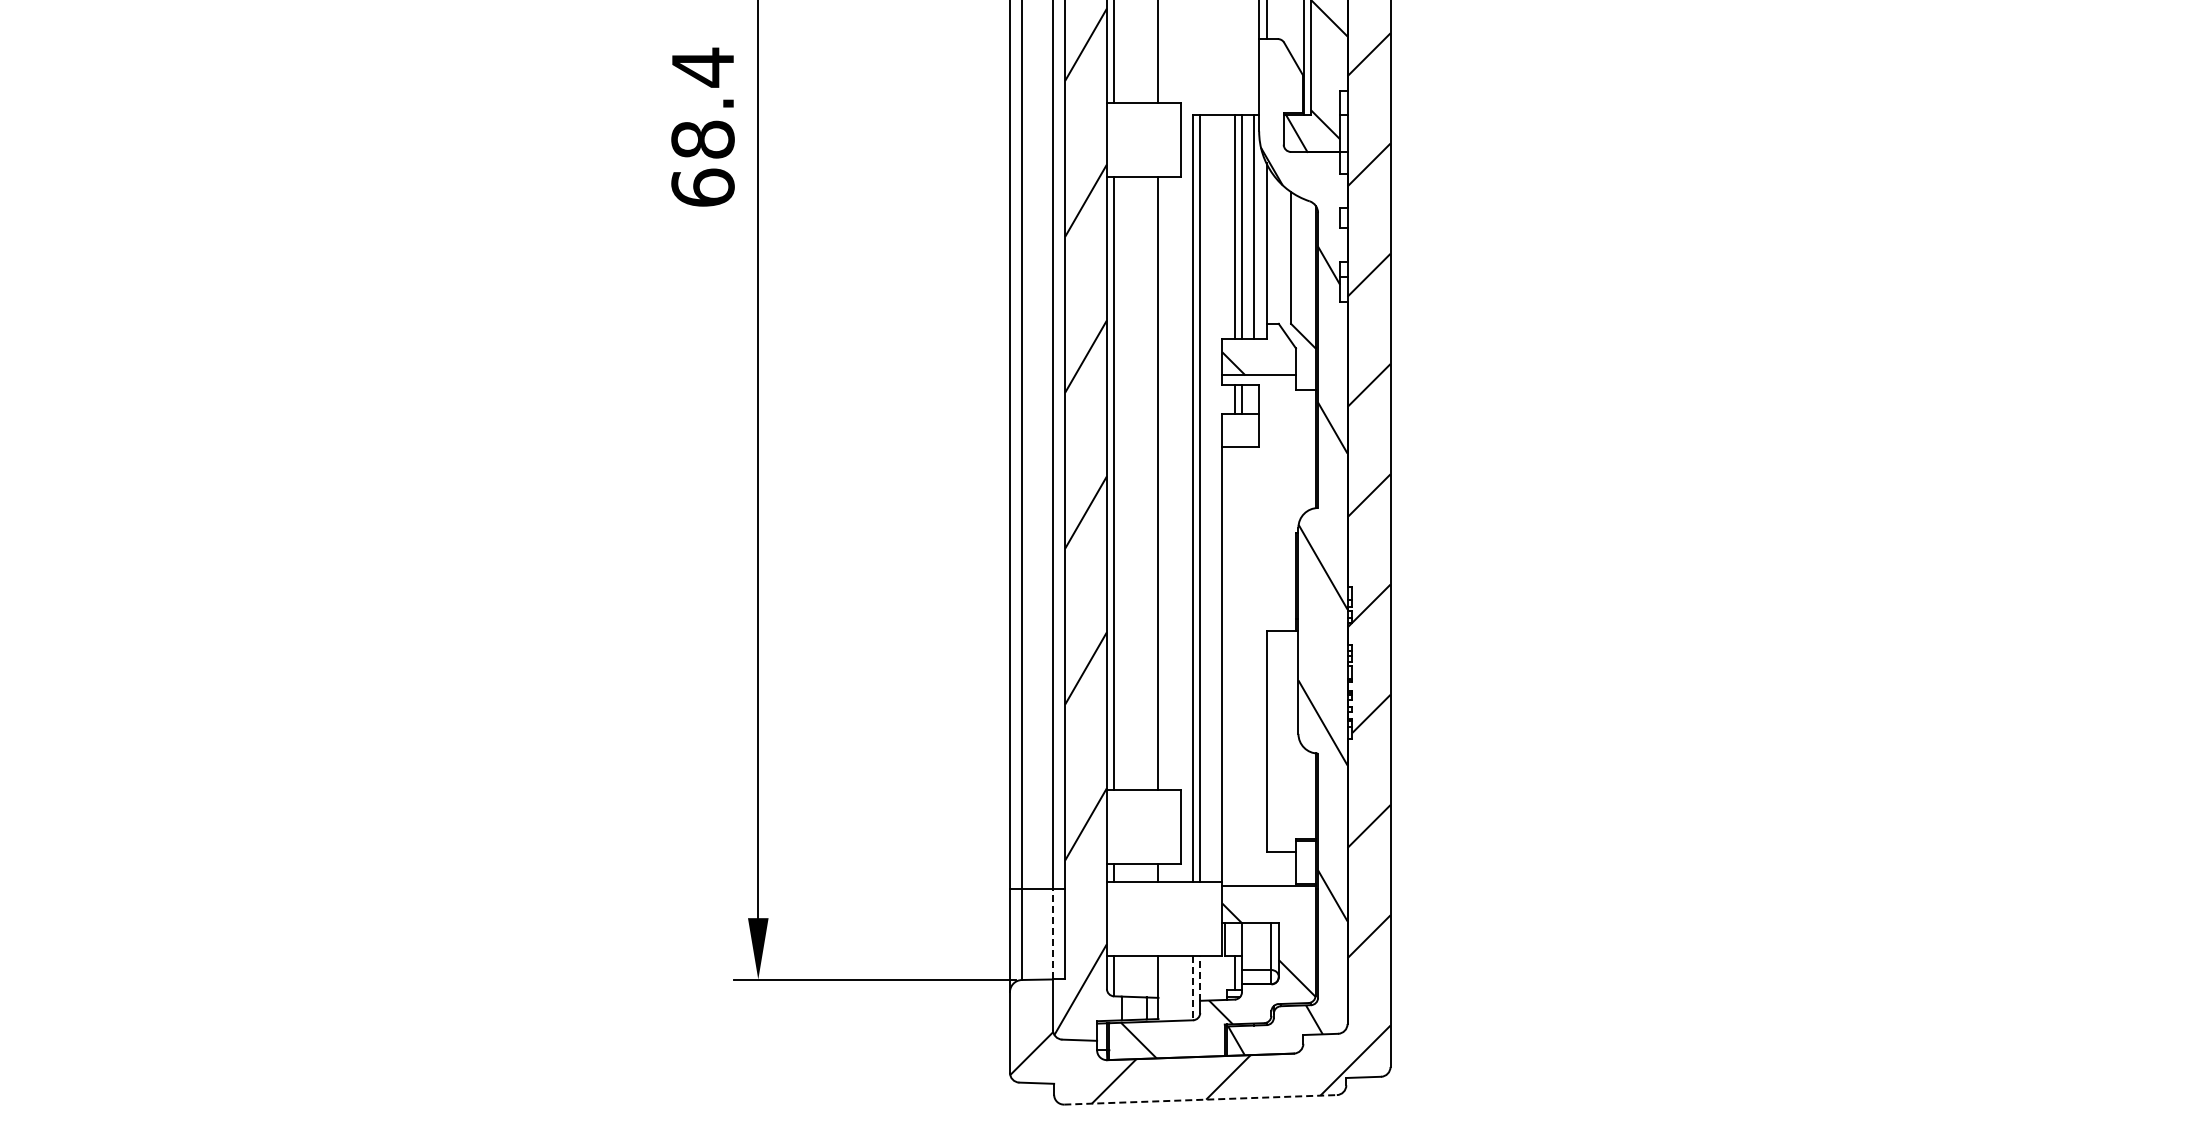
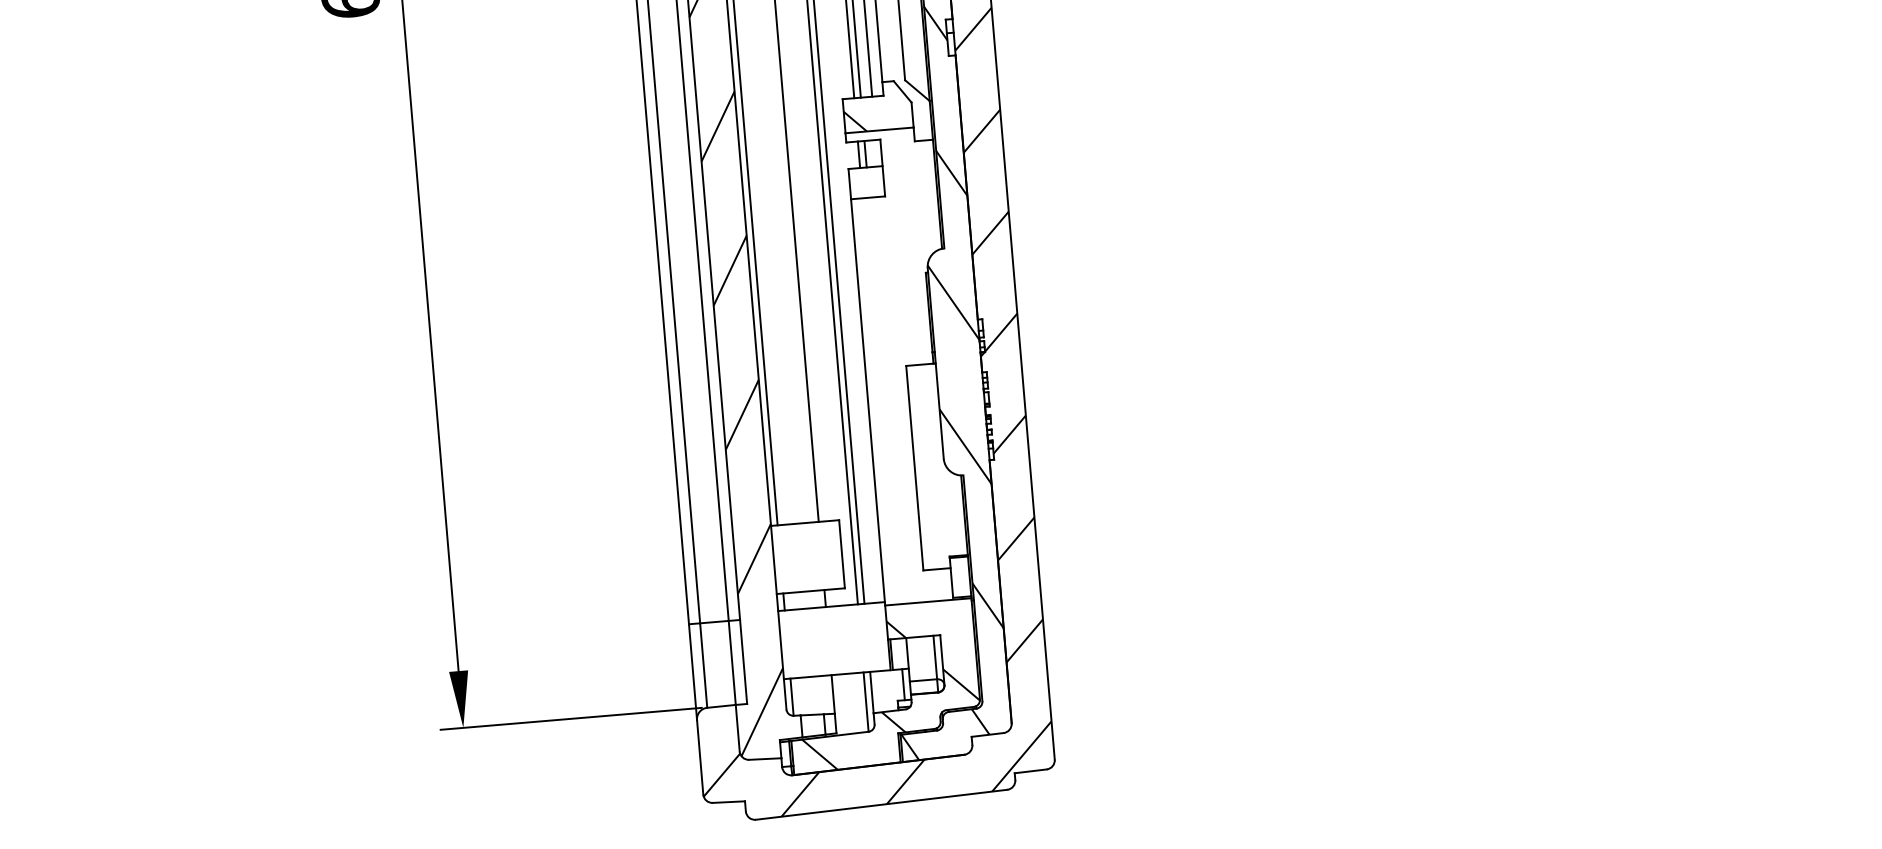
line: (1052, 933) -> (731, 662), dashed -> solid
line: (1200, 977) -> (872, 691), dashed -> solid
line: (1193, 988) -> (866, 702), dashed -> solid
line: (1201, 1099) -> (882, 804), dashed -> solid

